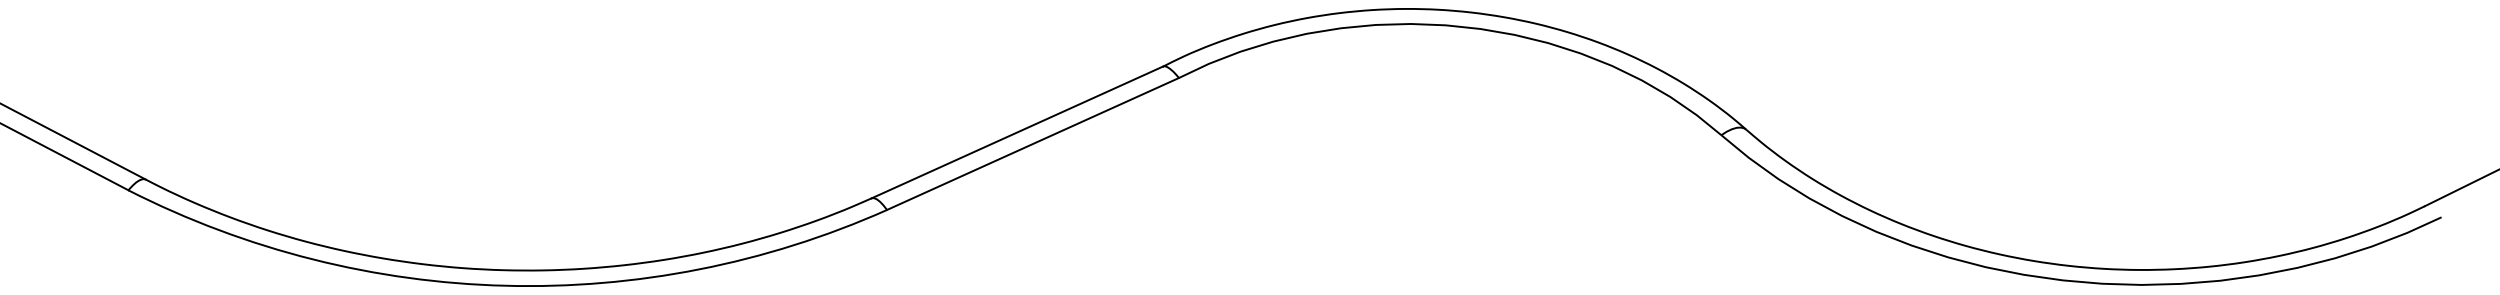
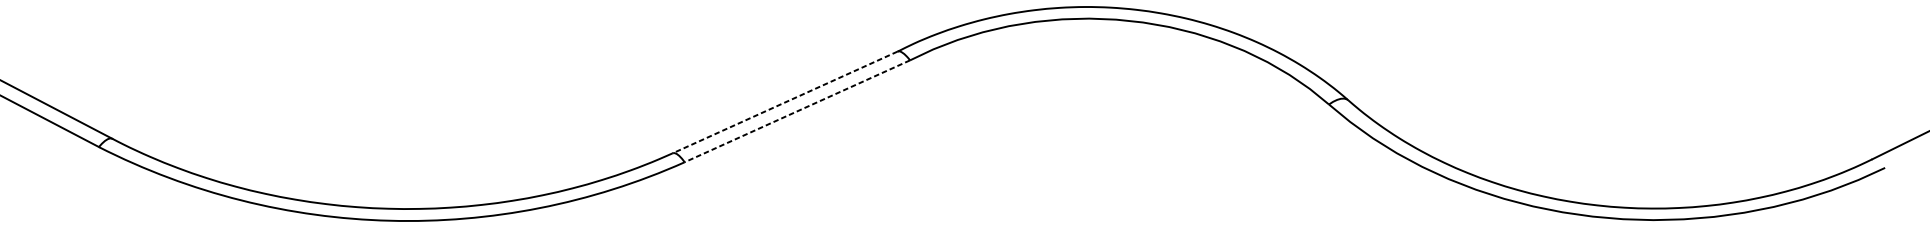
line: (1017, 132) -> (785, 102), solid -> dashed
line: (1032, 144) -> (797, 111), solid -> dashed

